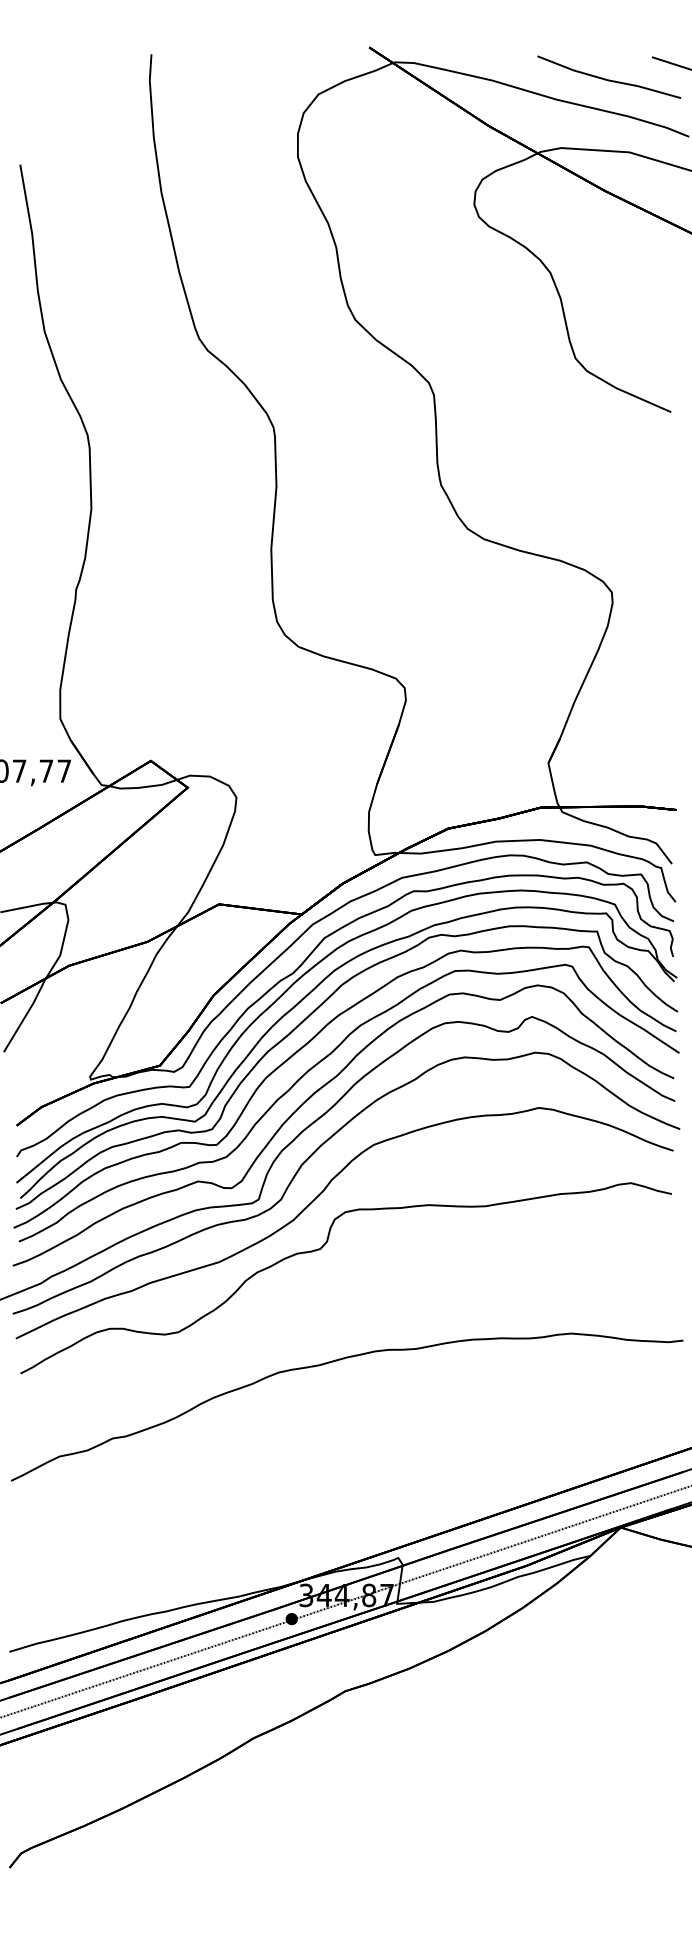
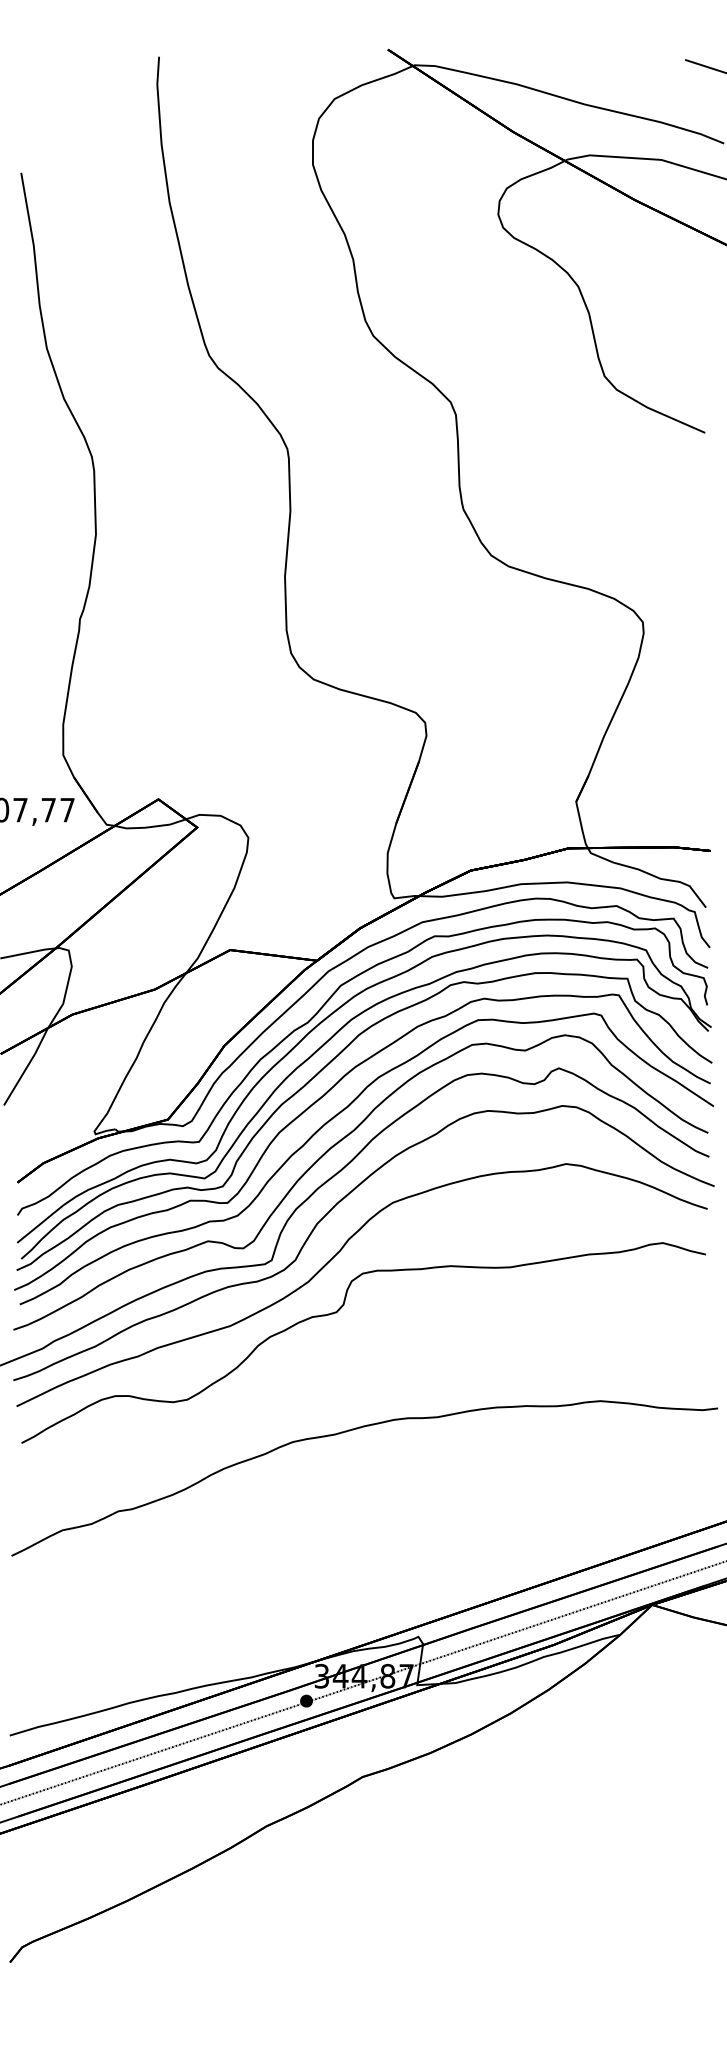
line: (609, 79) -> (640, 83), removed

